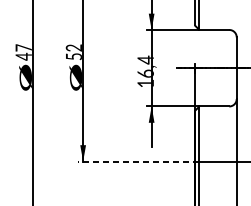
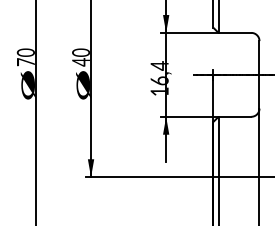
text: (23, 52) -> (25, 57), 47 -> 70
text: (73, 52) -> (80, 57), 52 -> 40
line: (138, 161) -> (151, 177), dashed -> solid

